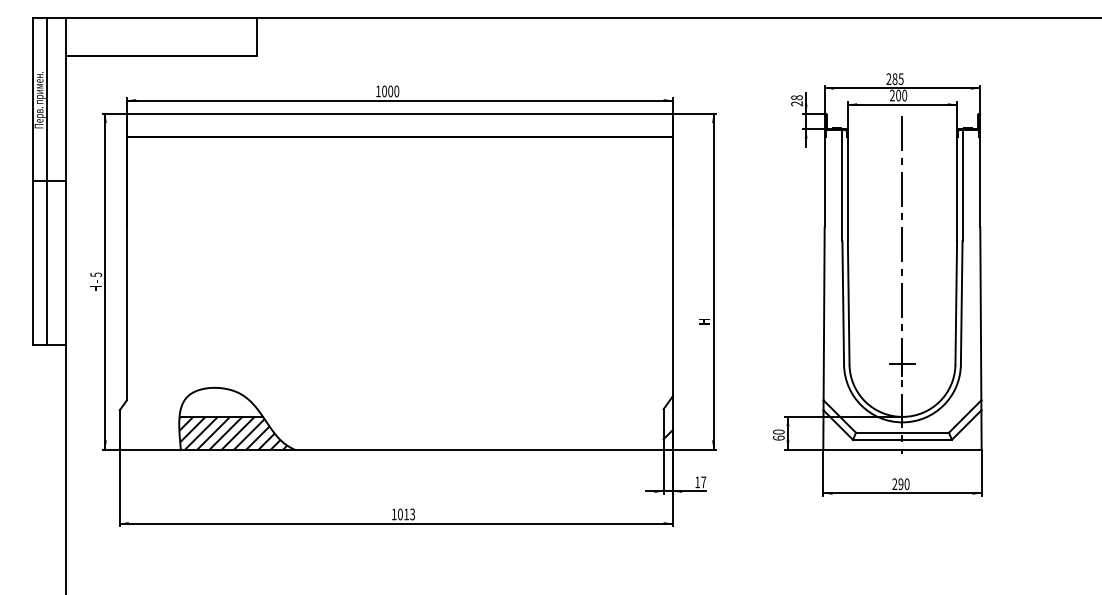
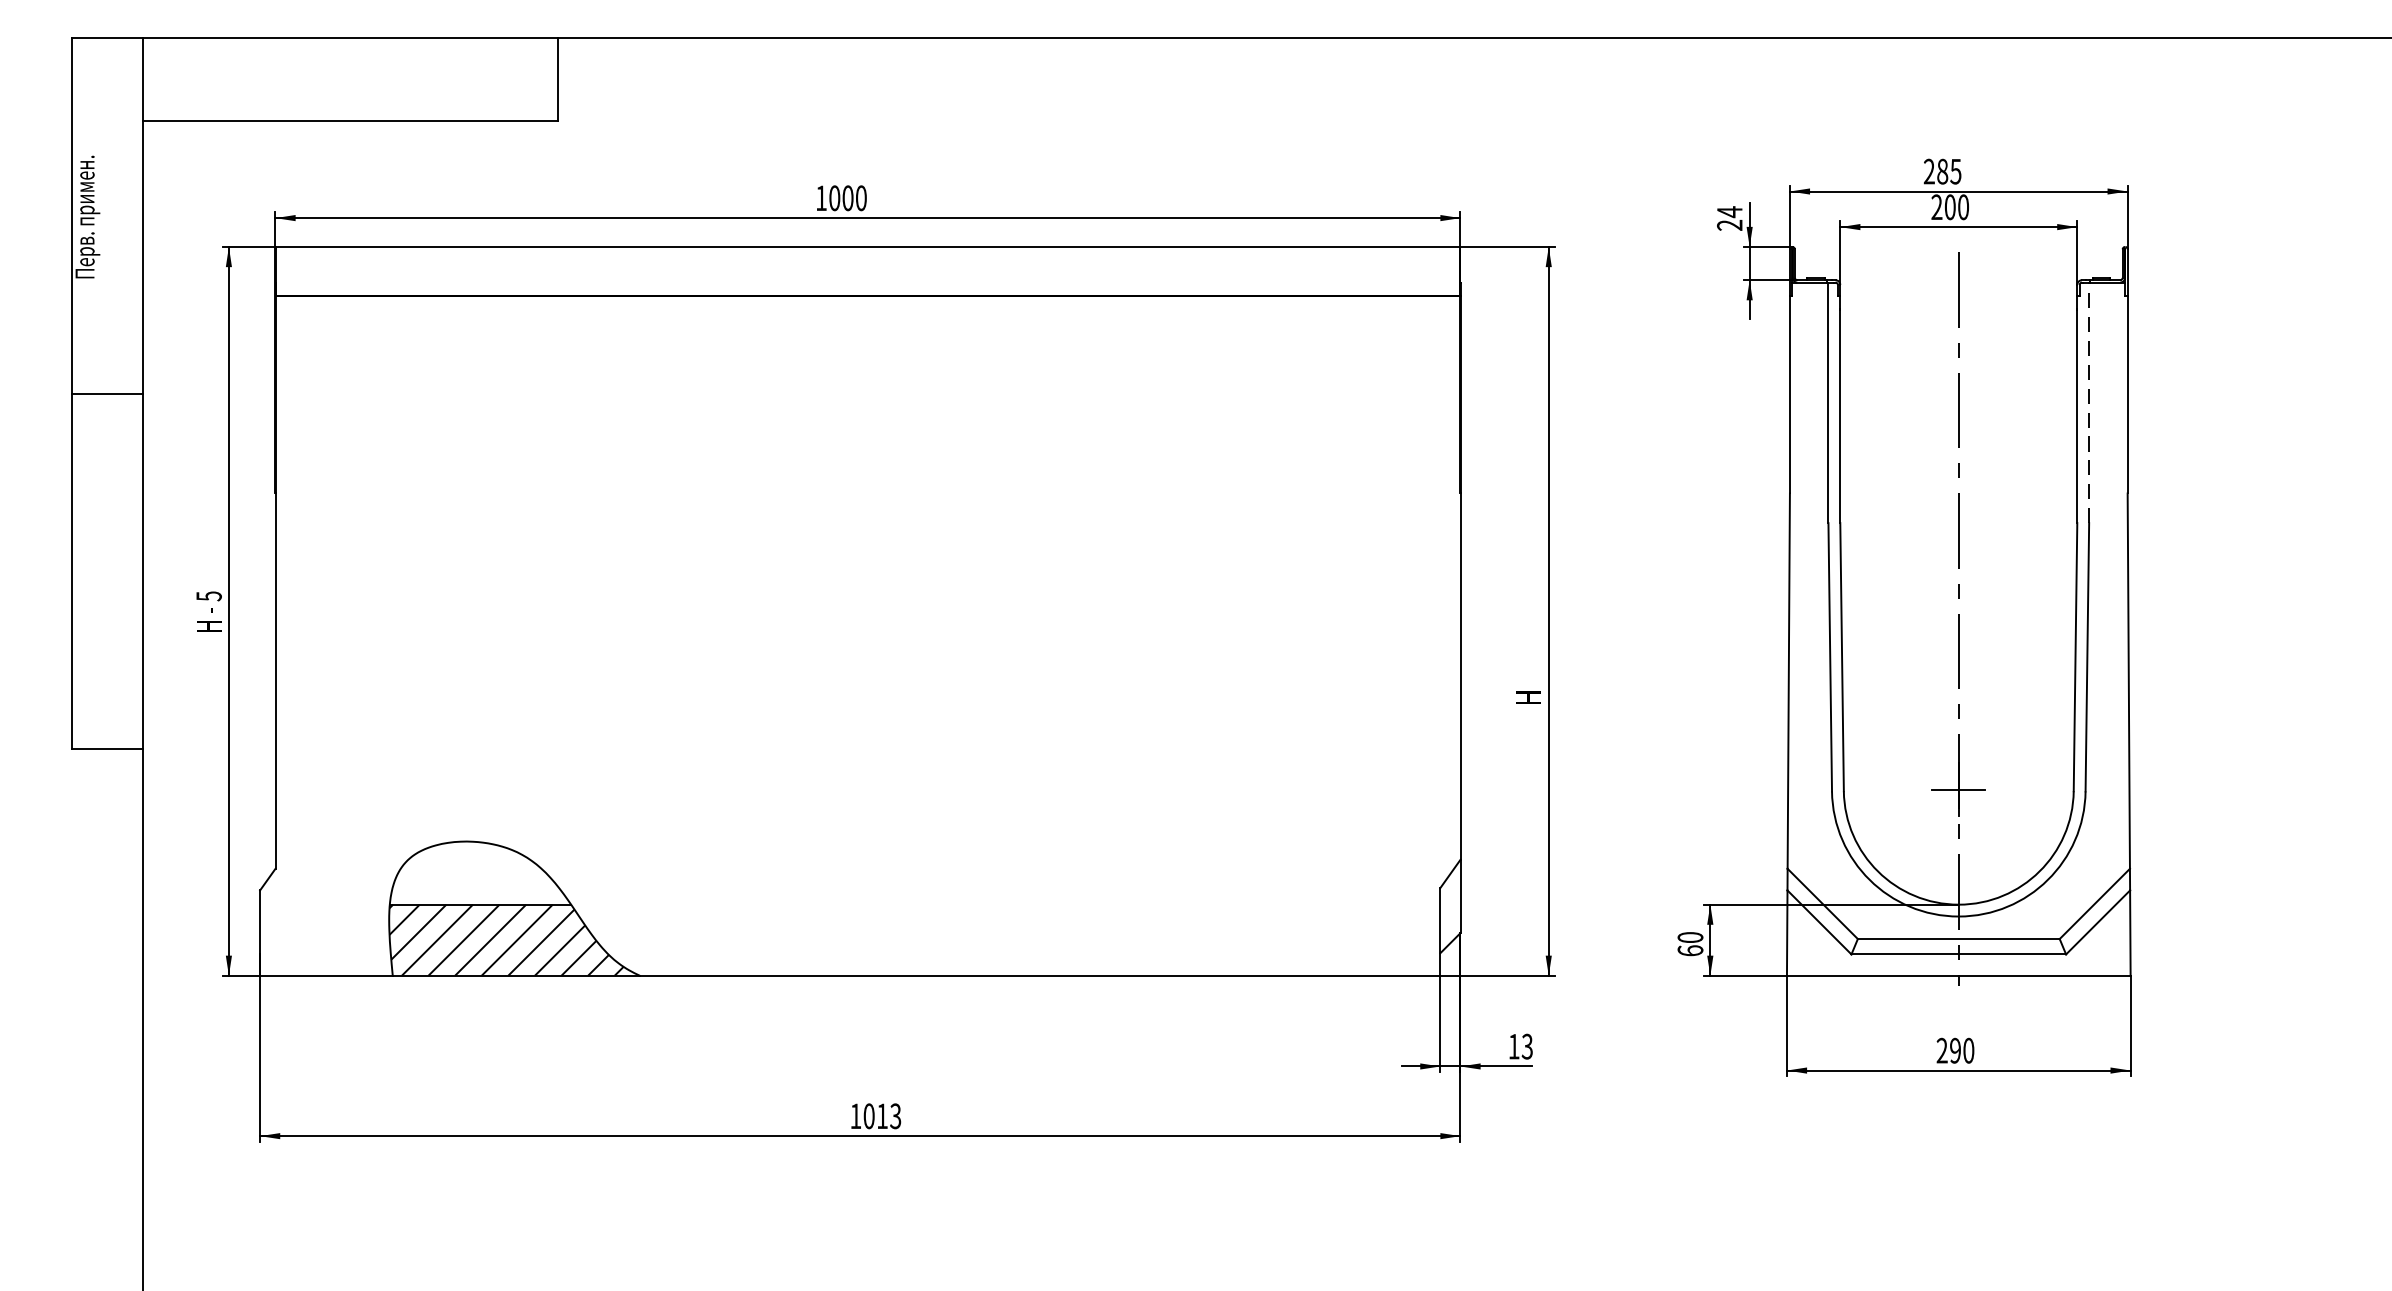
text: (796, 97) -> (1728, 211), 28 -> 24
line: (46, 181) -> (101, 393), removed
line: (962, 185) -> (2089, 402), solid -> dashed
text: (703, 482) -> (1526, 1046), 17 -> 13

